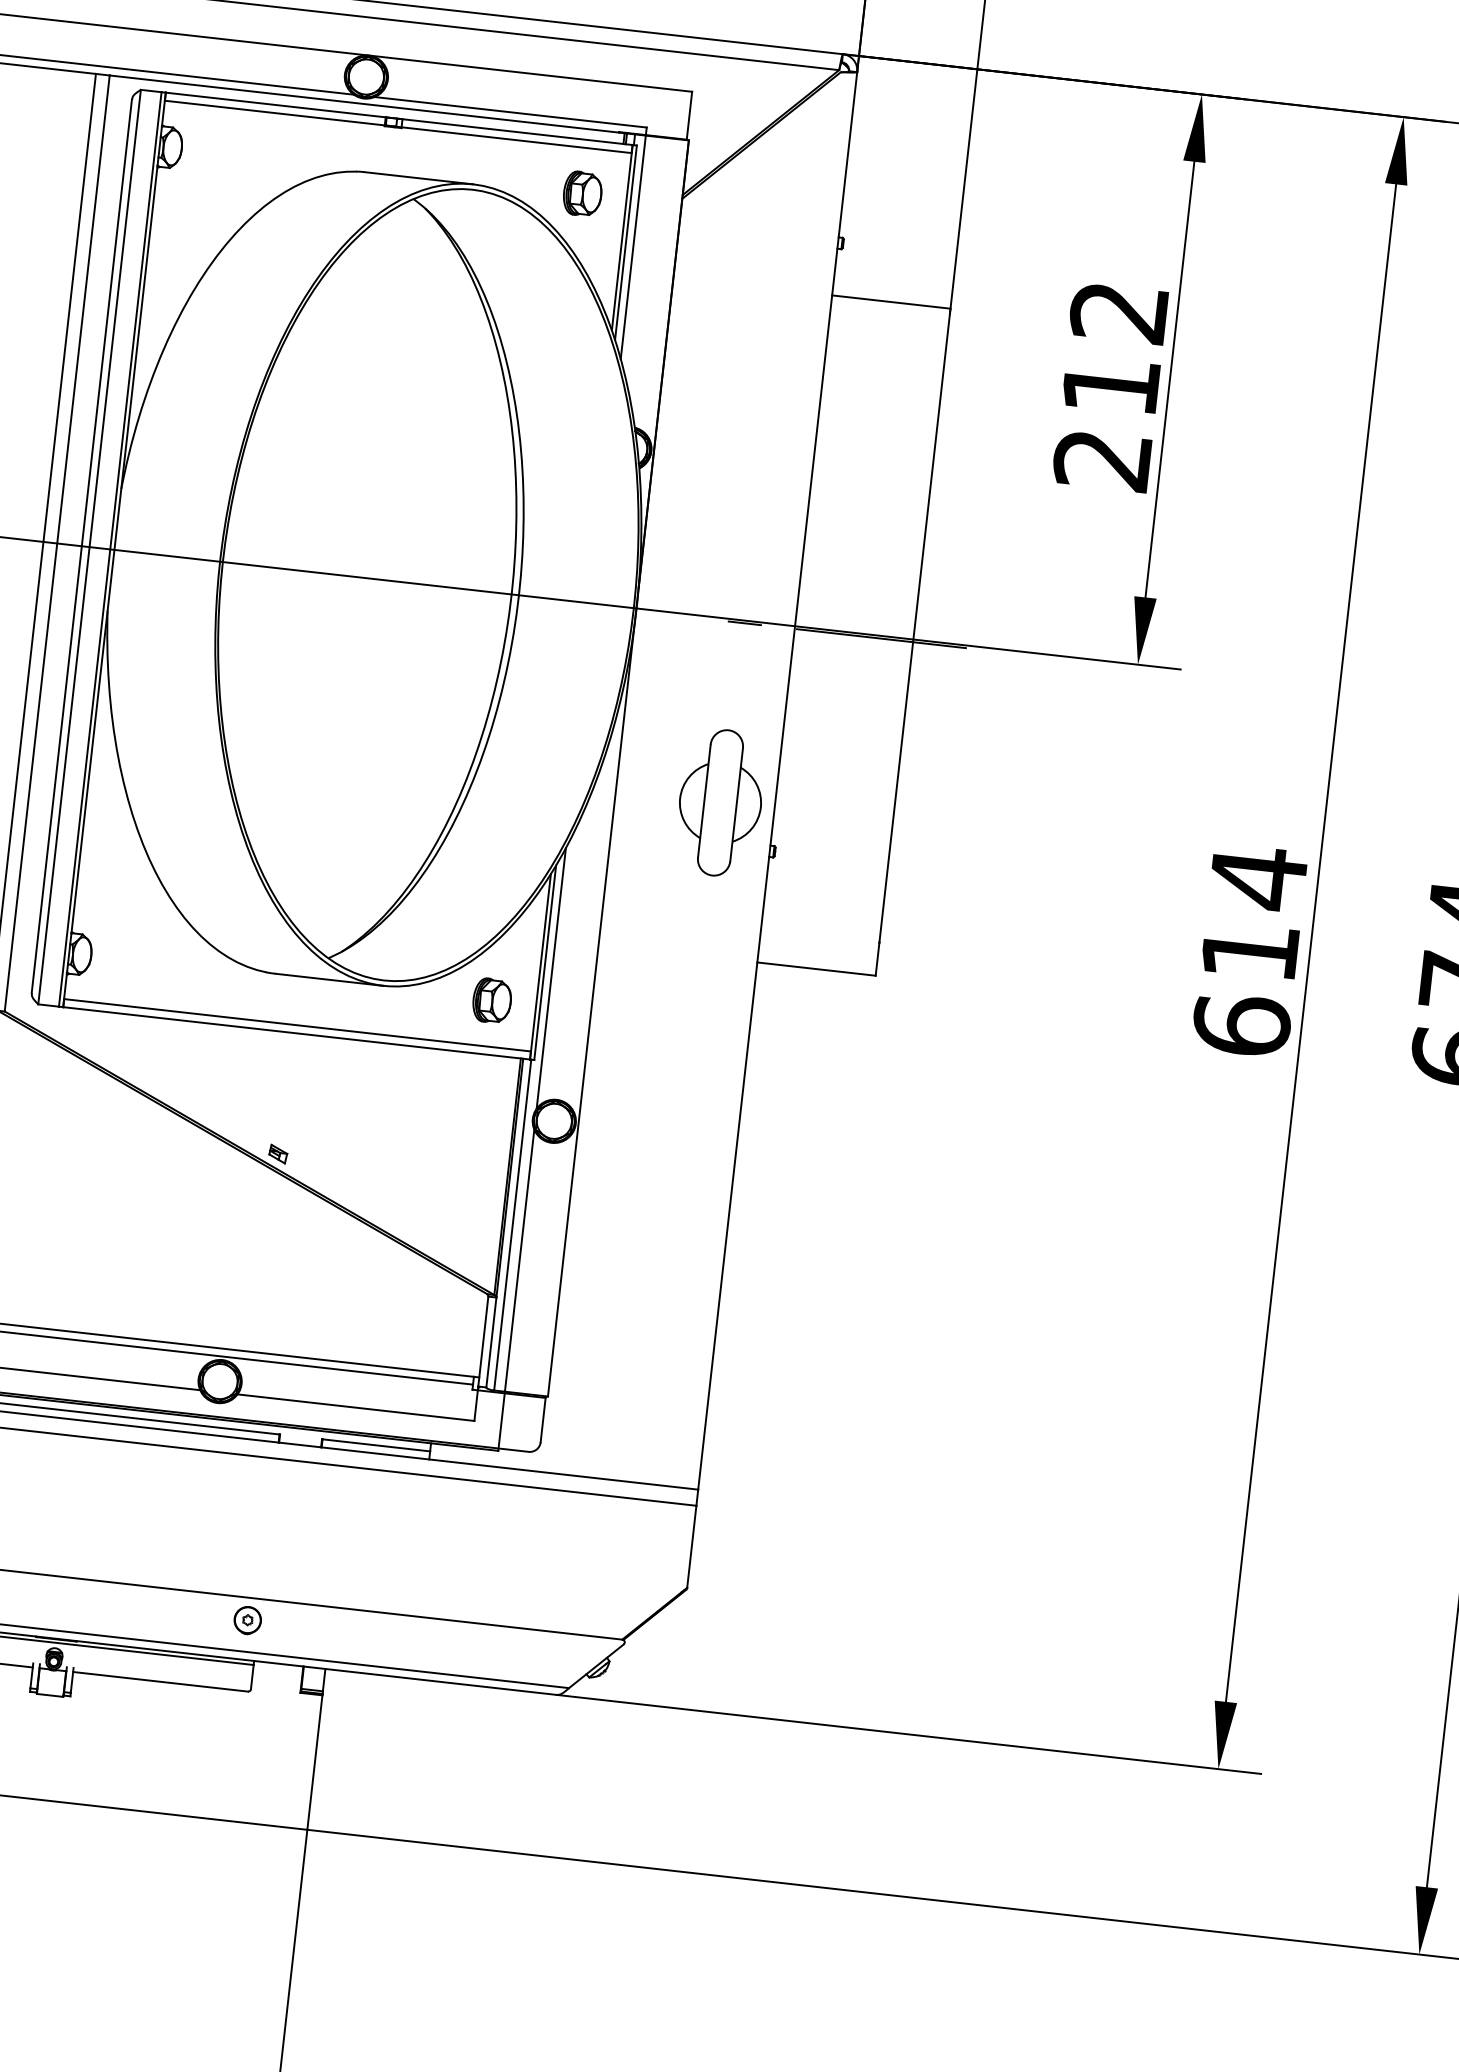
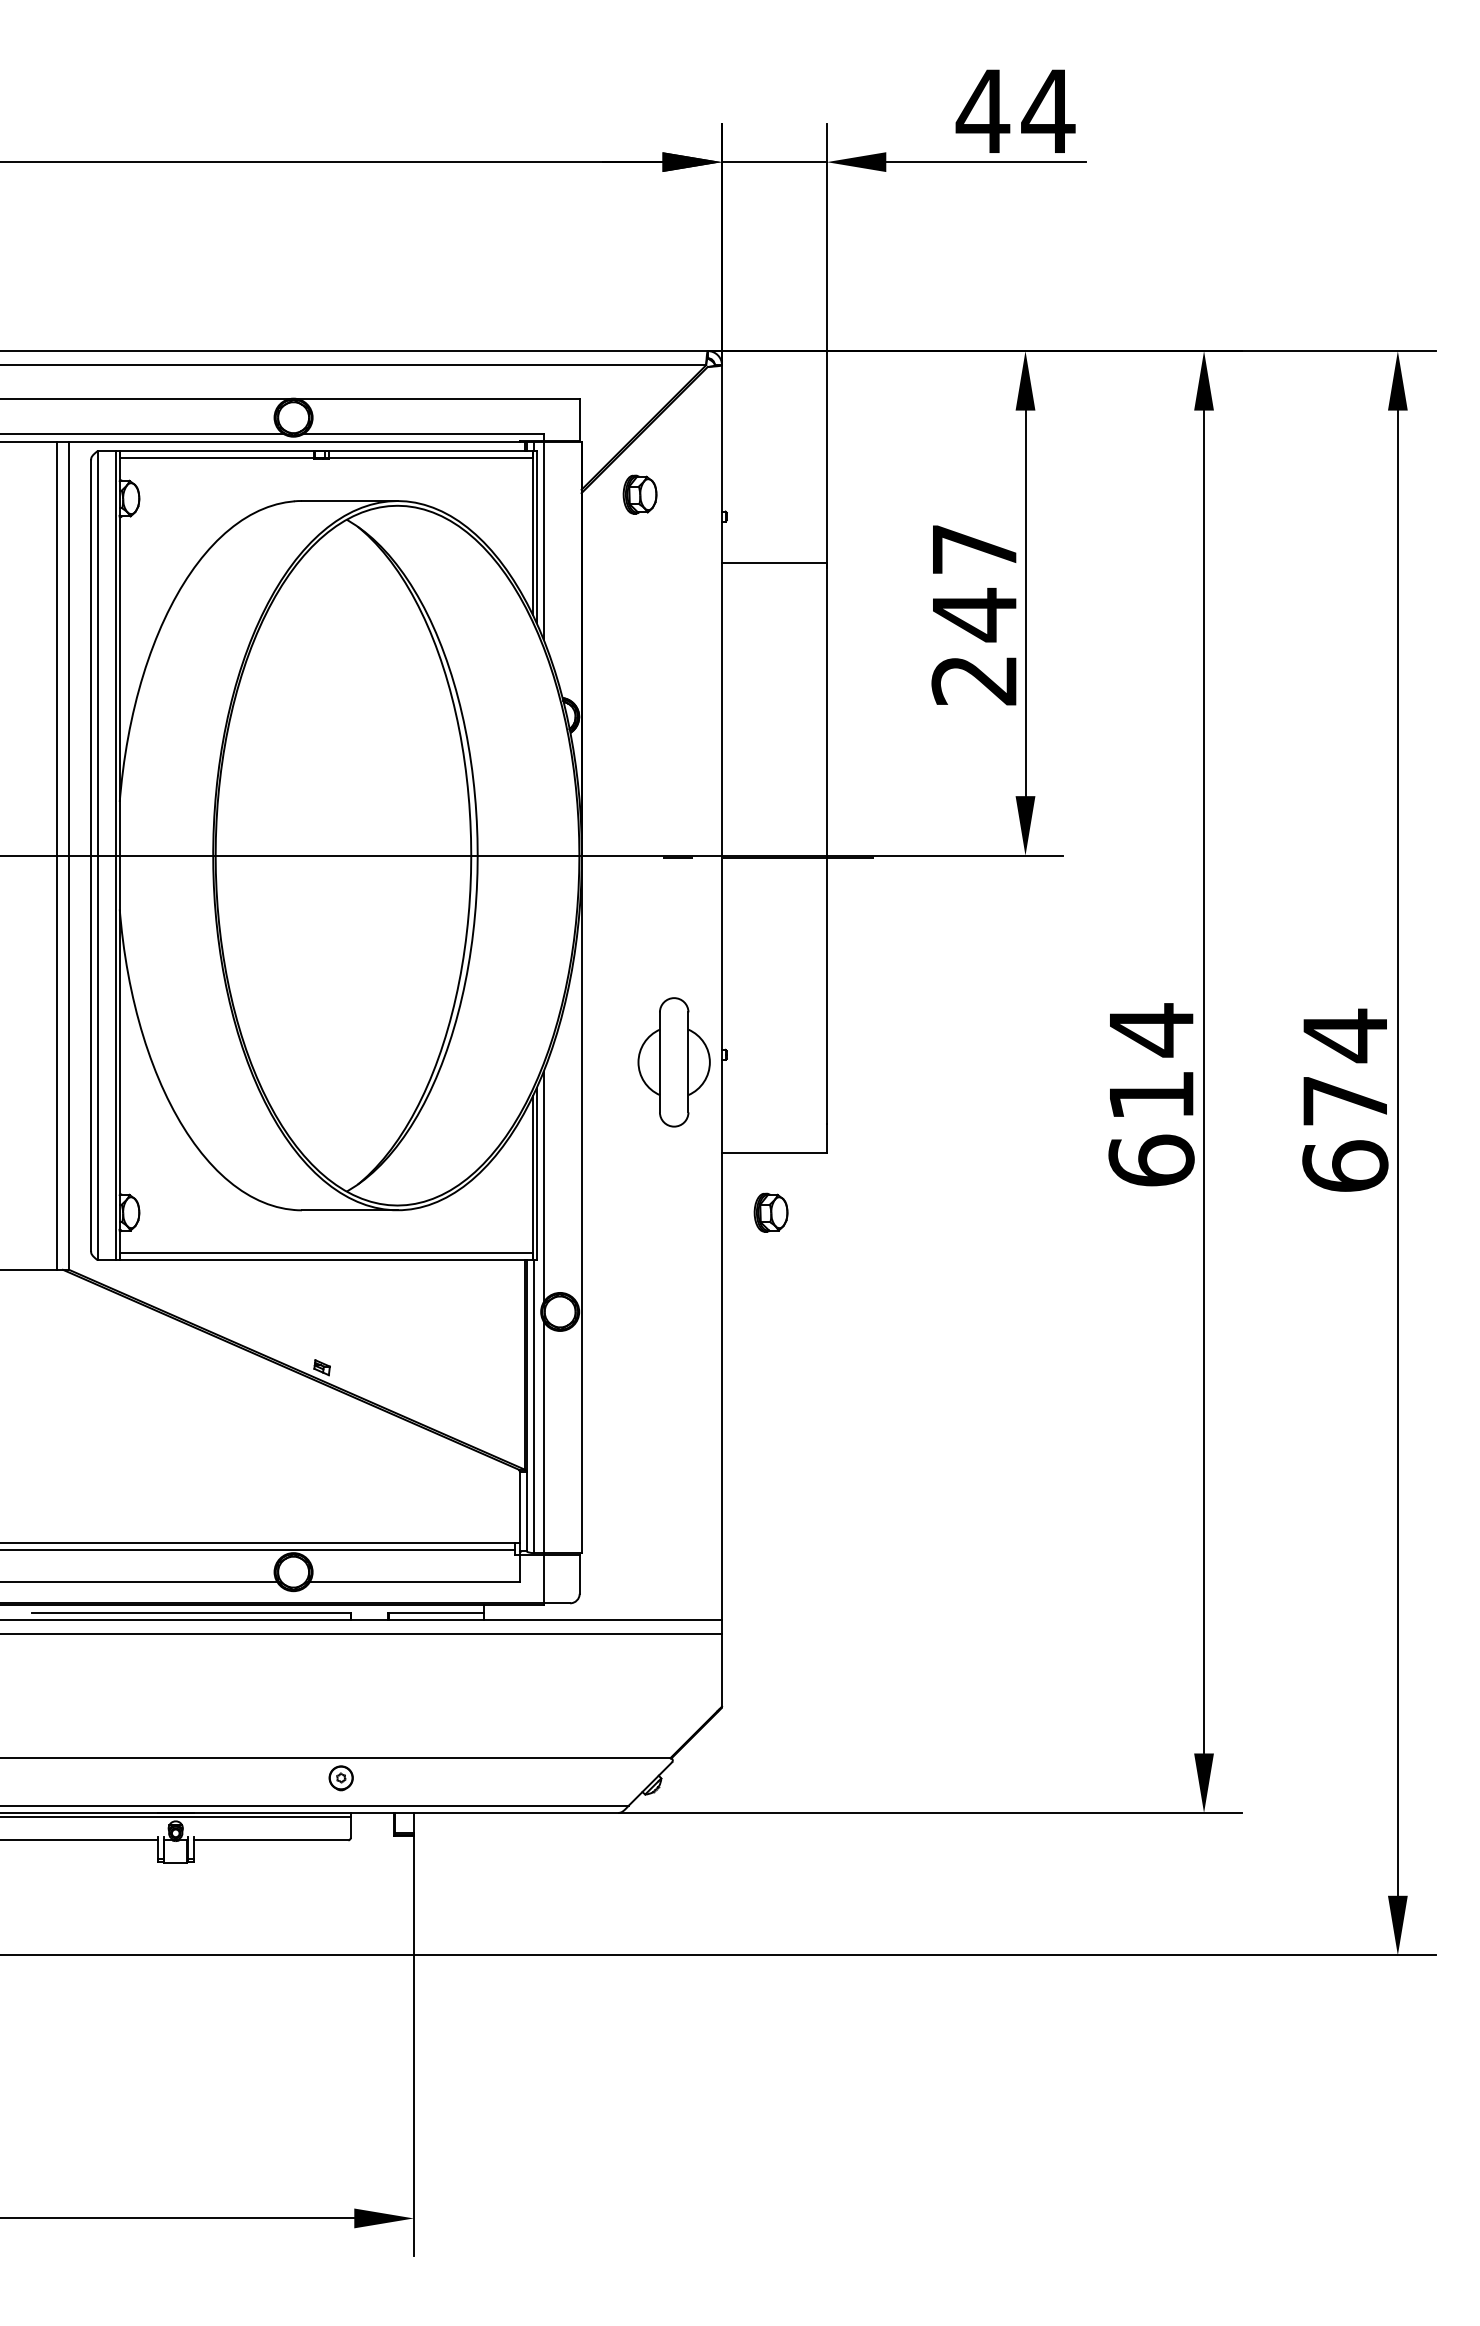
part: (582, 193) -> (639, 494), moved
text: (1113, 350) -> (973, 583), 212 -> 247
part: (719, 802) -> (673, 1062), moved
part: (491, 1000) -> (770, 1212), moved

